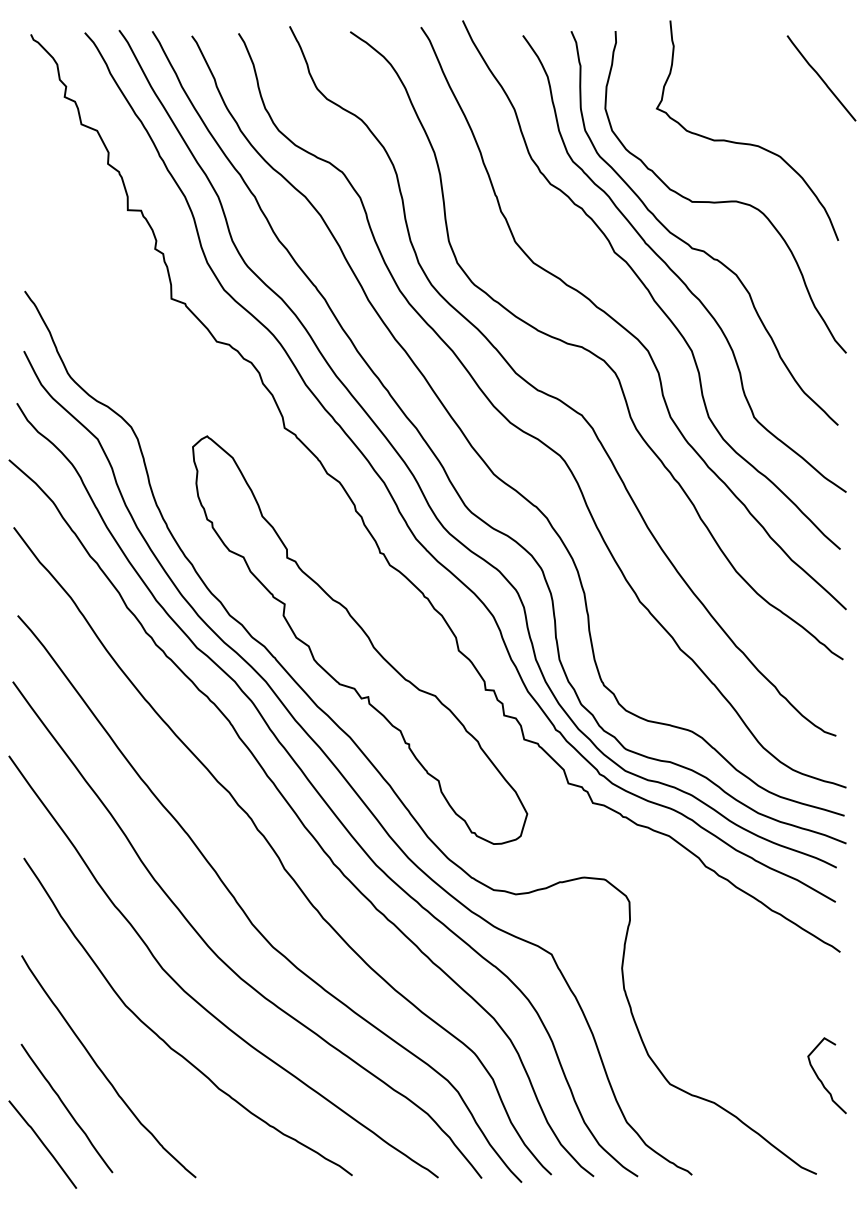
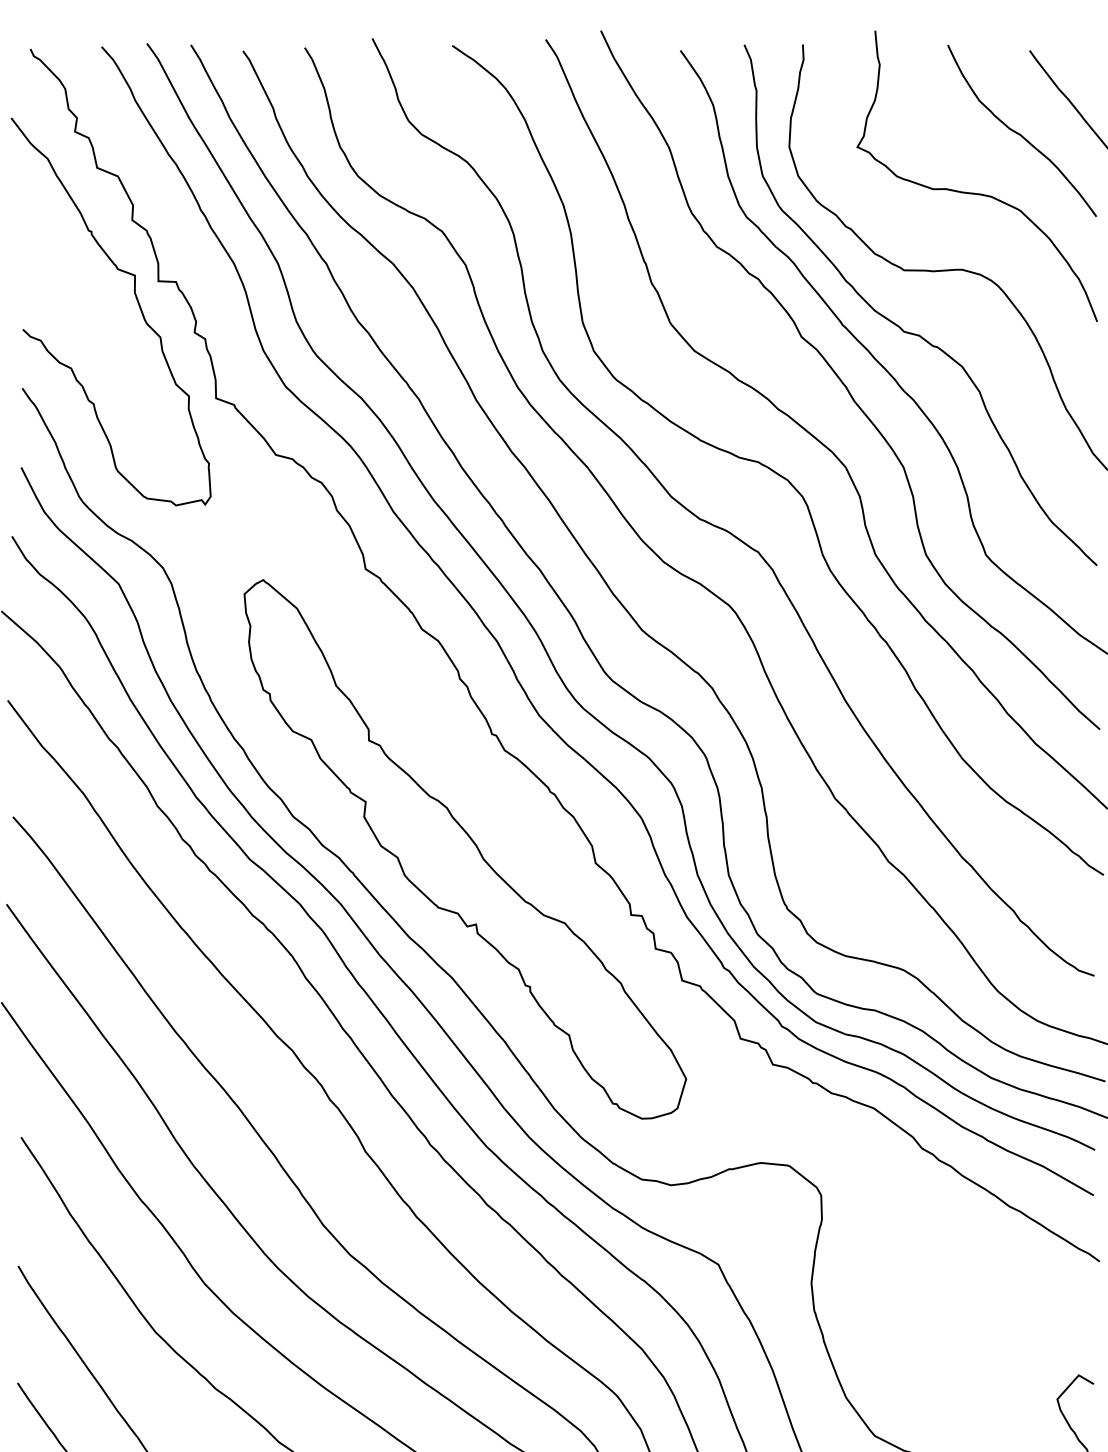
curve: (779, 97) -> (1019, 132), added
curve: (111, 226) -> (136, 302), added

